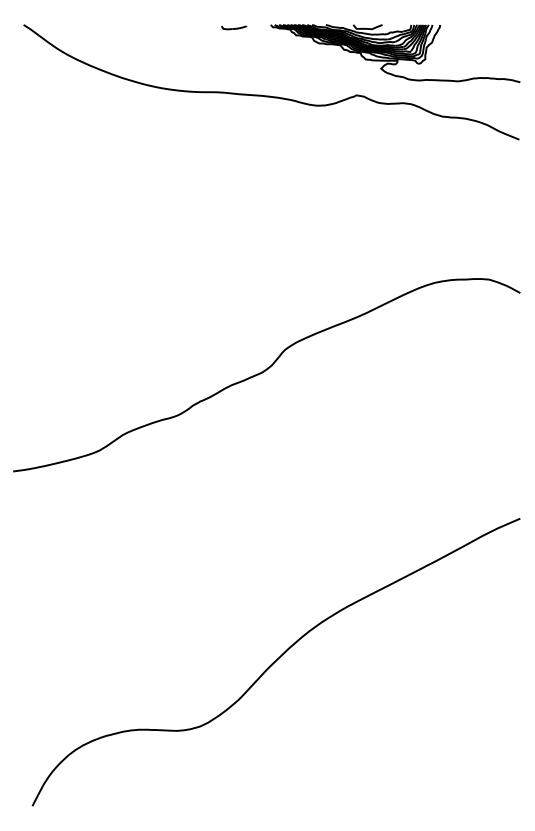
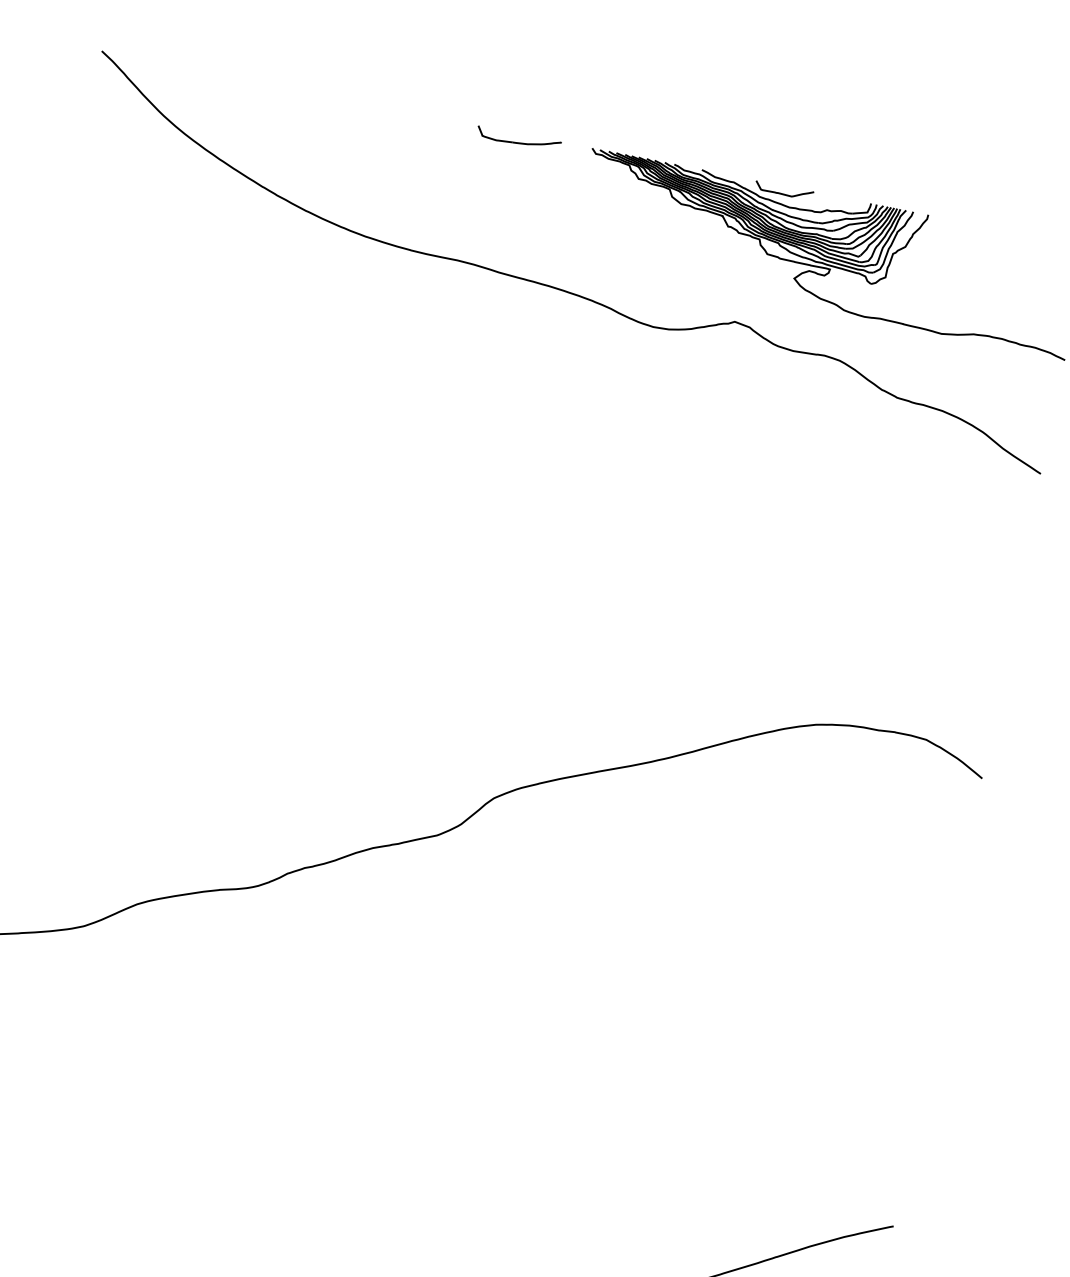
part: (233, 27) -> (517, 138), size x1.67

